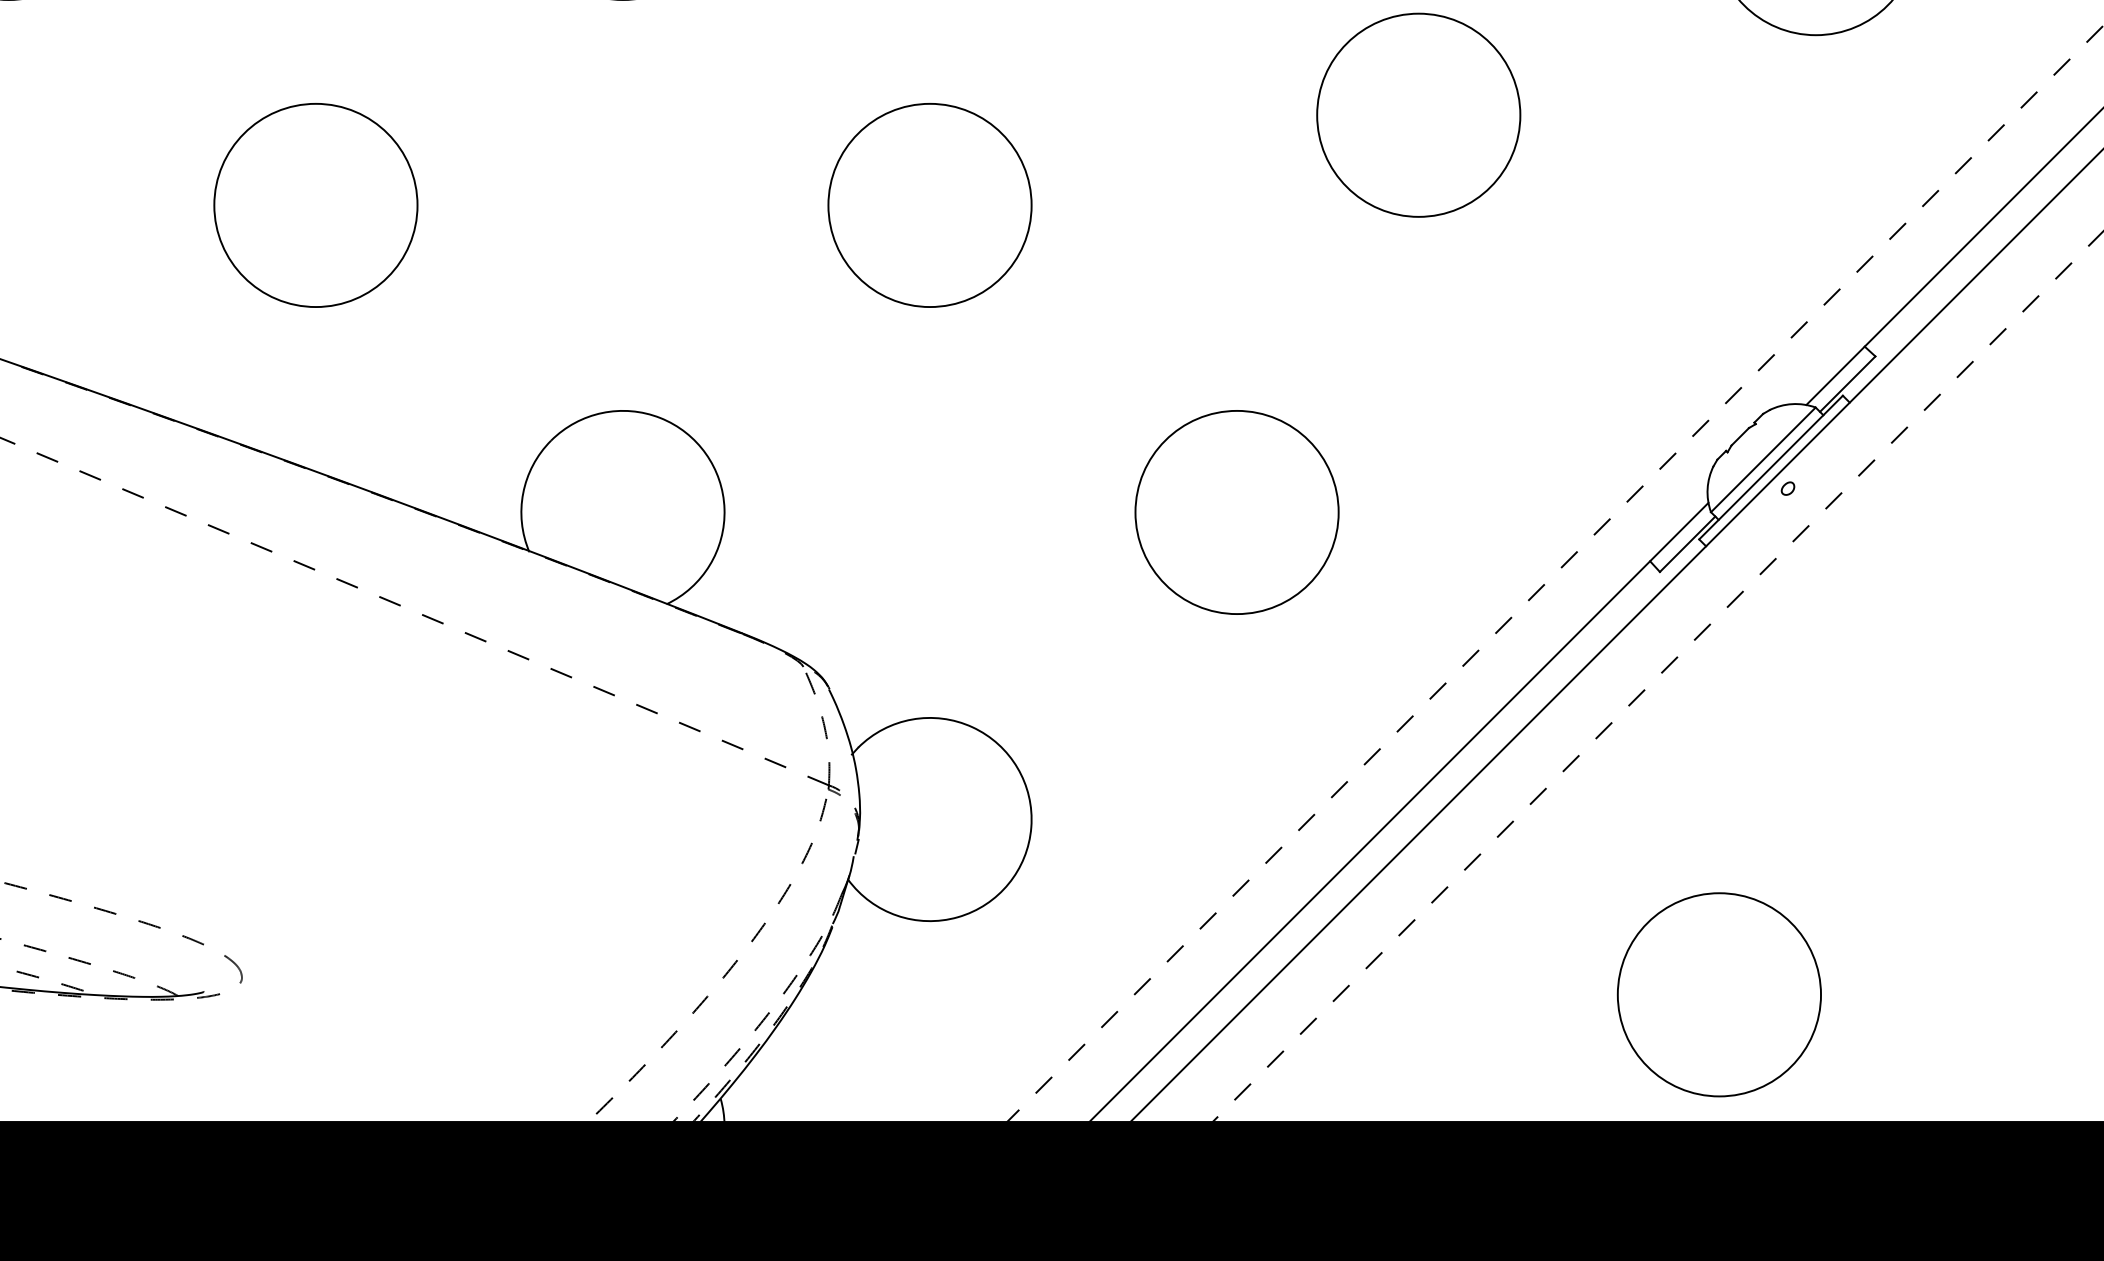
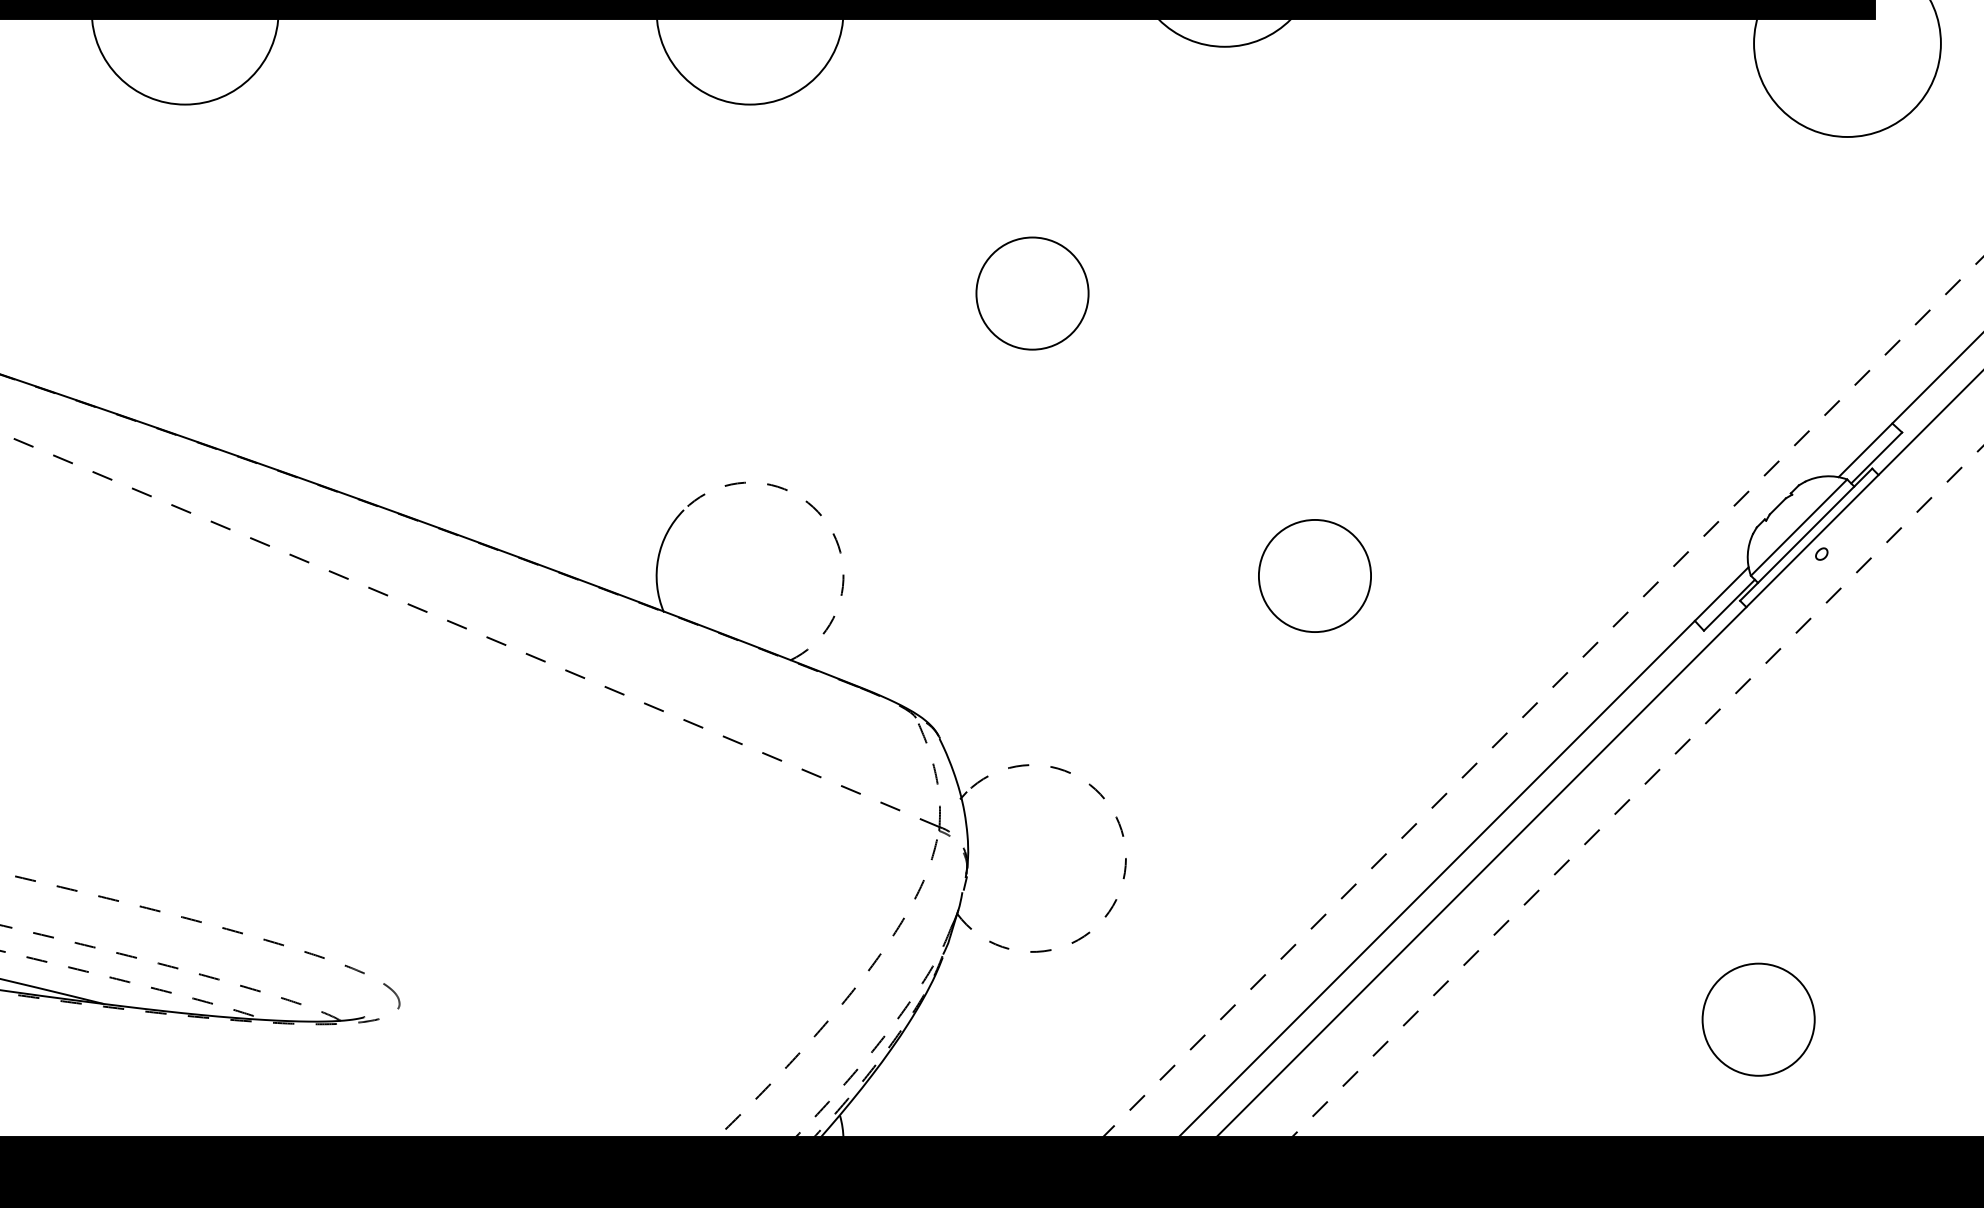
circle: (1418, 115) -> (1481, 210), removed
circle: (315, 205) -> (467, 293), removed
circle: (929, 205) -> (1032, 293), size x0.6
arc: (706, 454) -> (826, 522), solid -> dashed
circle: (1236, 511) -> (1314, 575), size x0.6
arc: (1031, 827) -> (1125, 865), solid -> dashed
circle: (1719, 994) -> (1758, 1019), size x0.6

